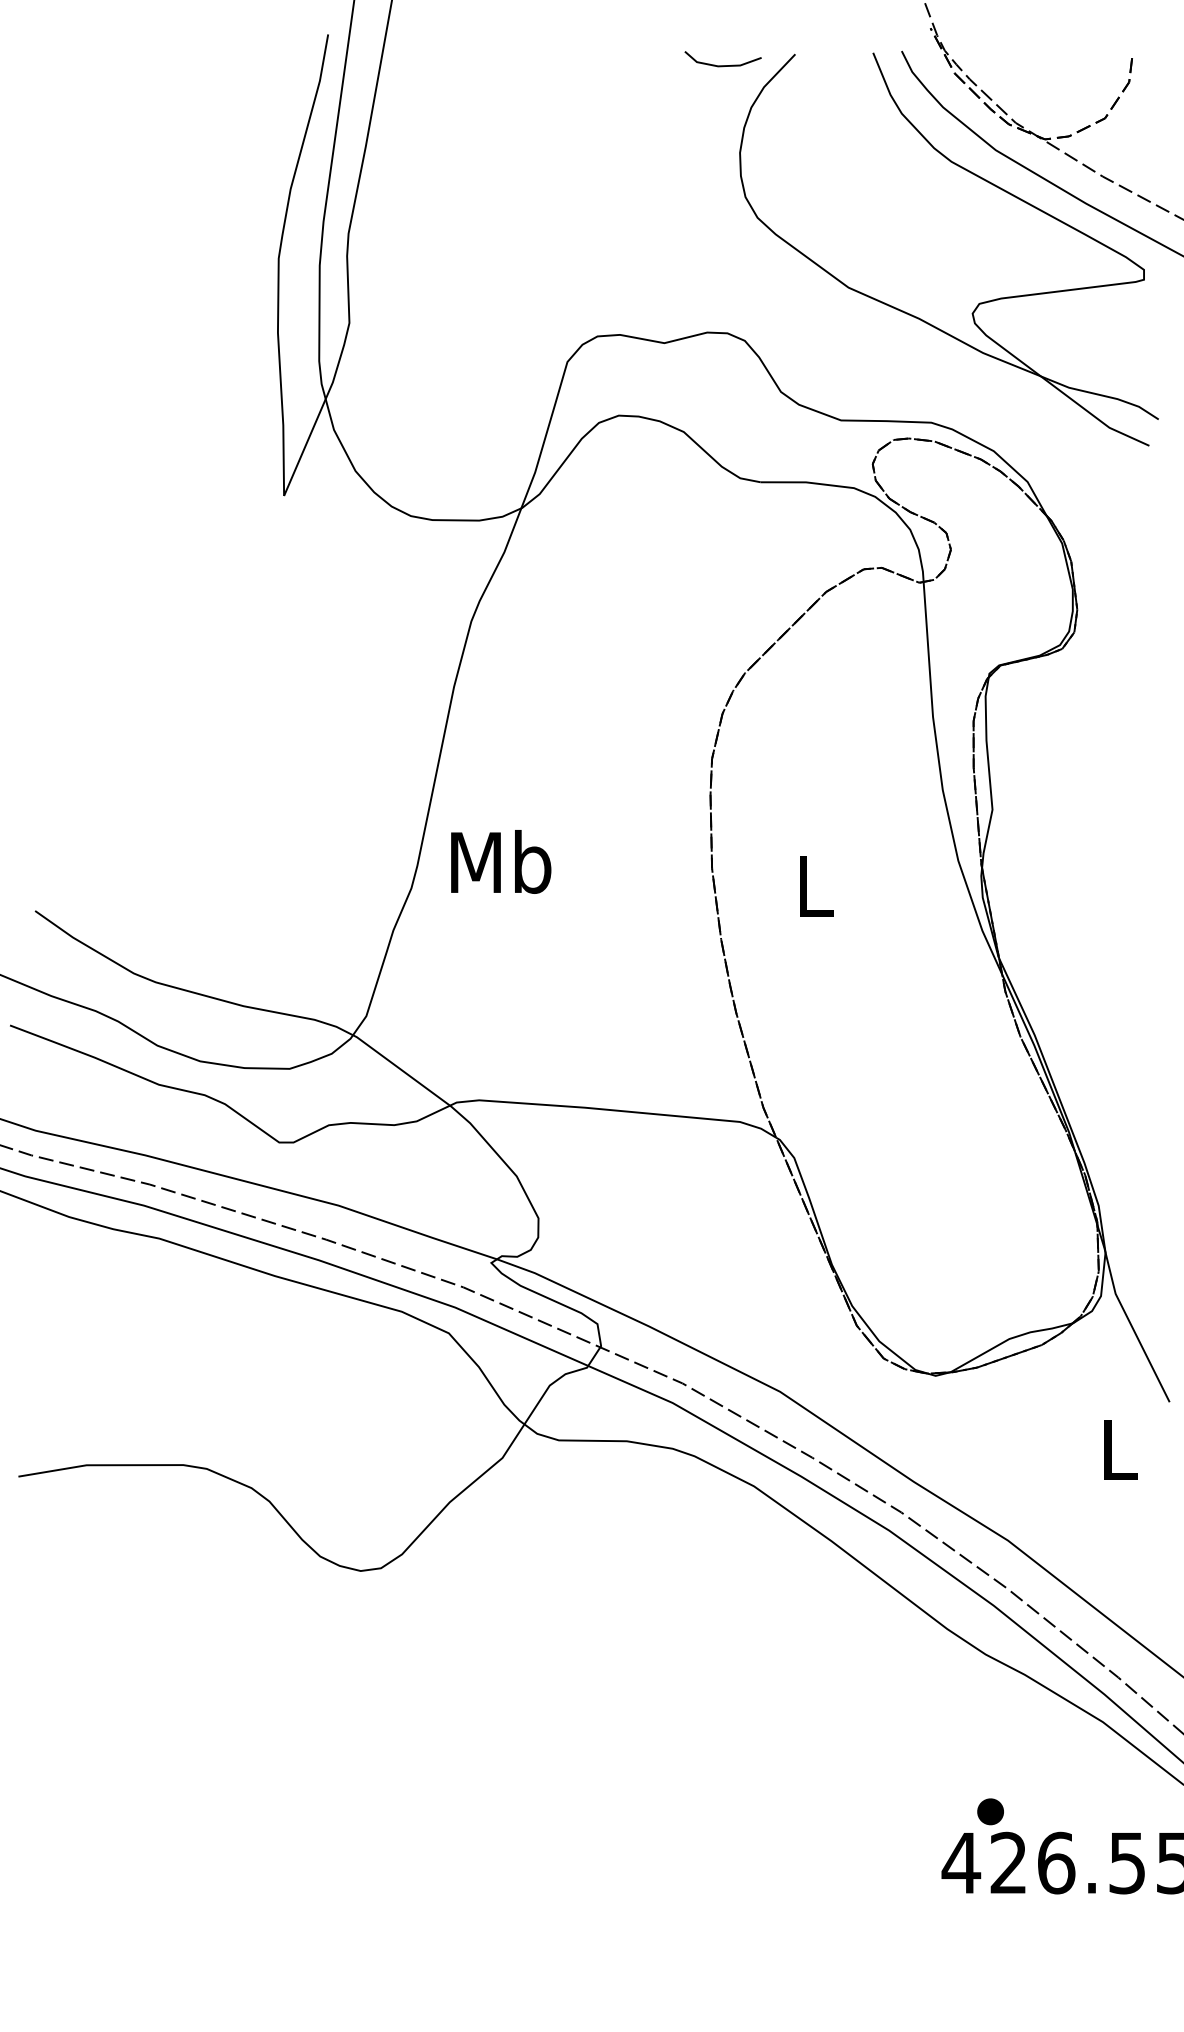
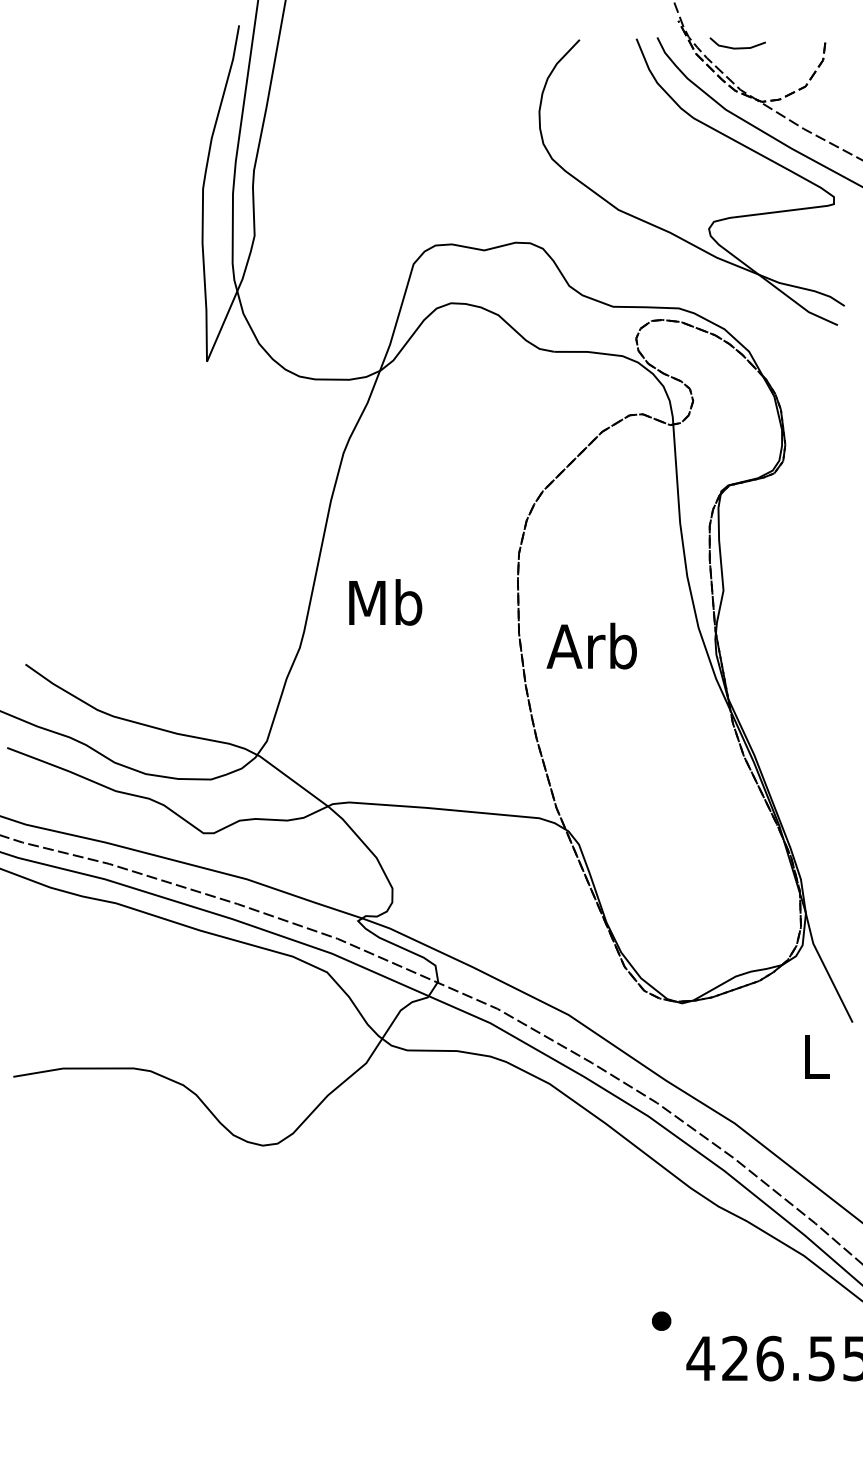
line: (722, 65) -> (737, 47), moved
text: (501, 861) -> (385, 602), moved
text: (811, 885) -> (591, 645), L -> Arb
part: (990, 1811) -> (661, 1320), moved

